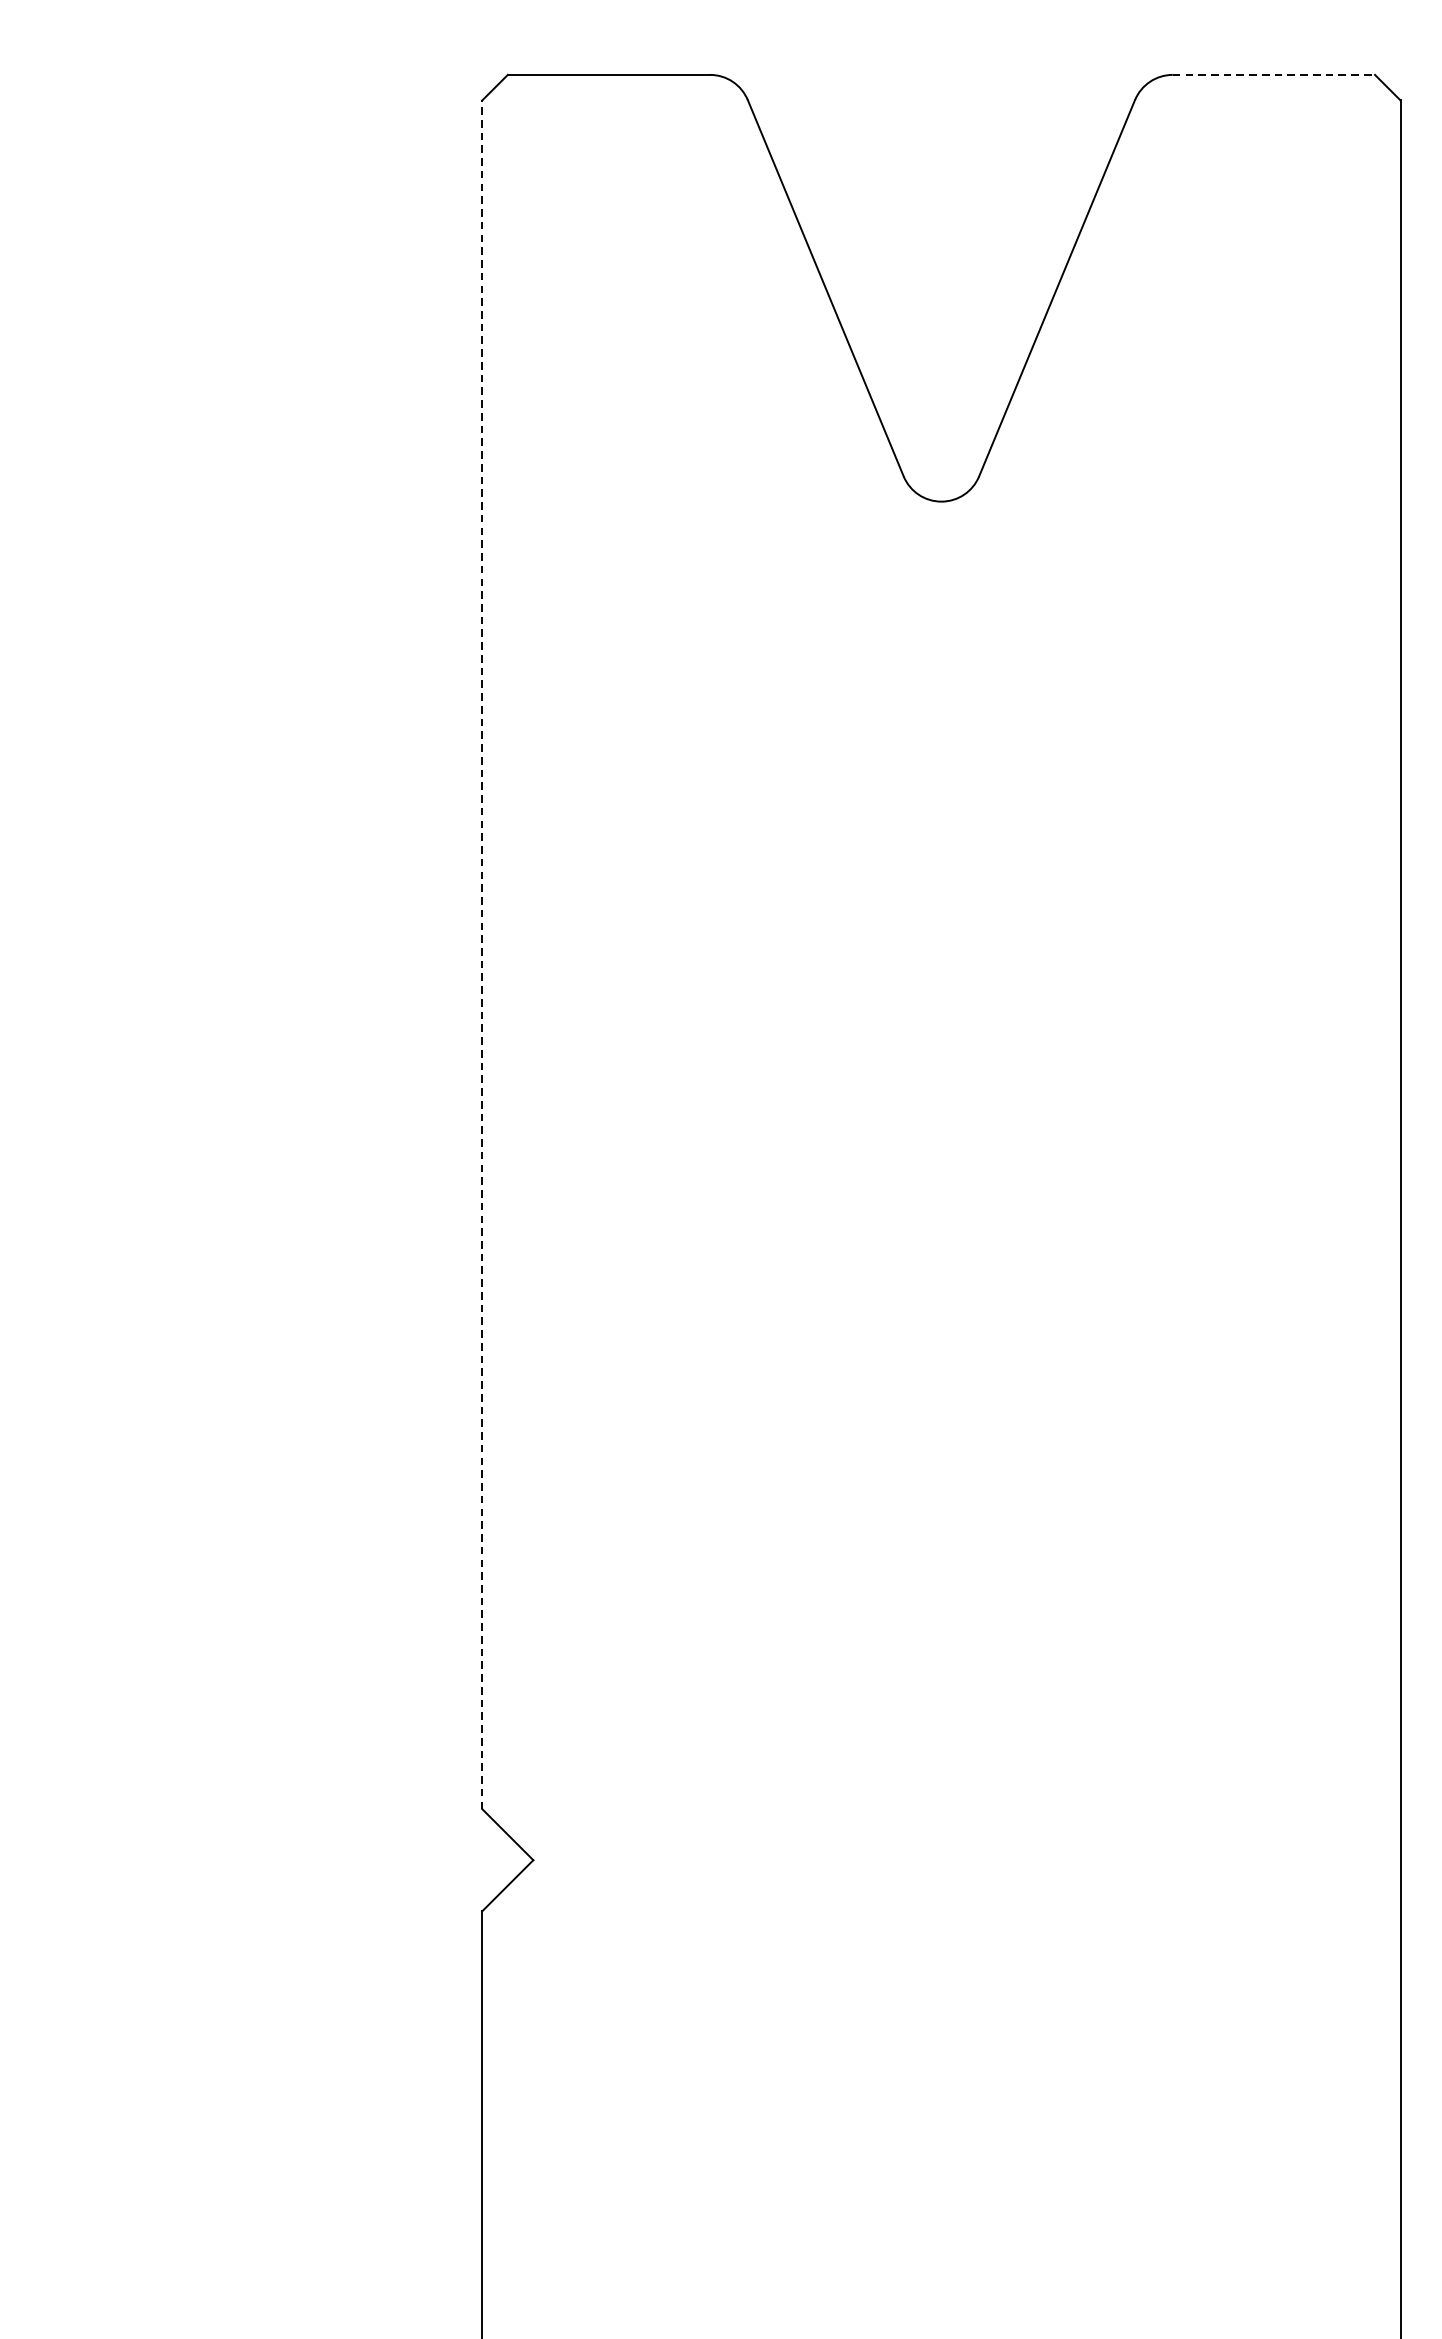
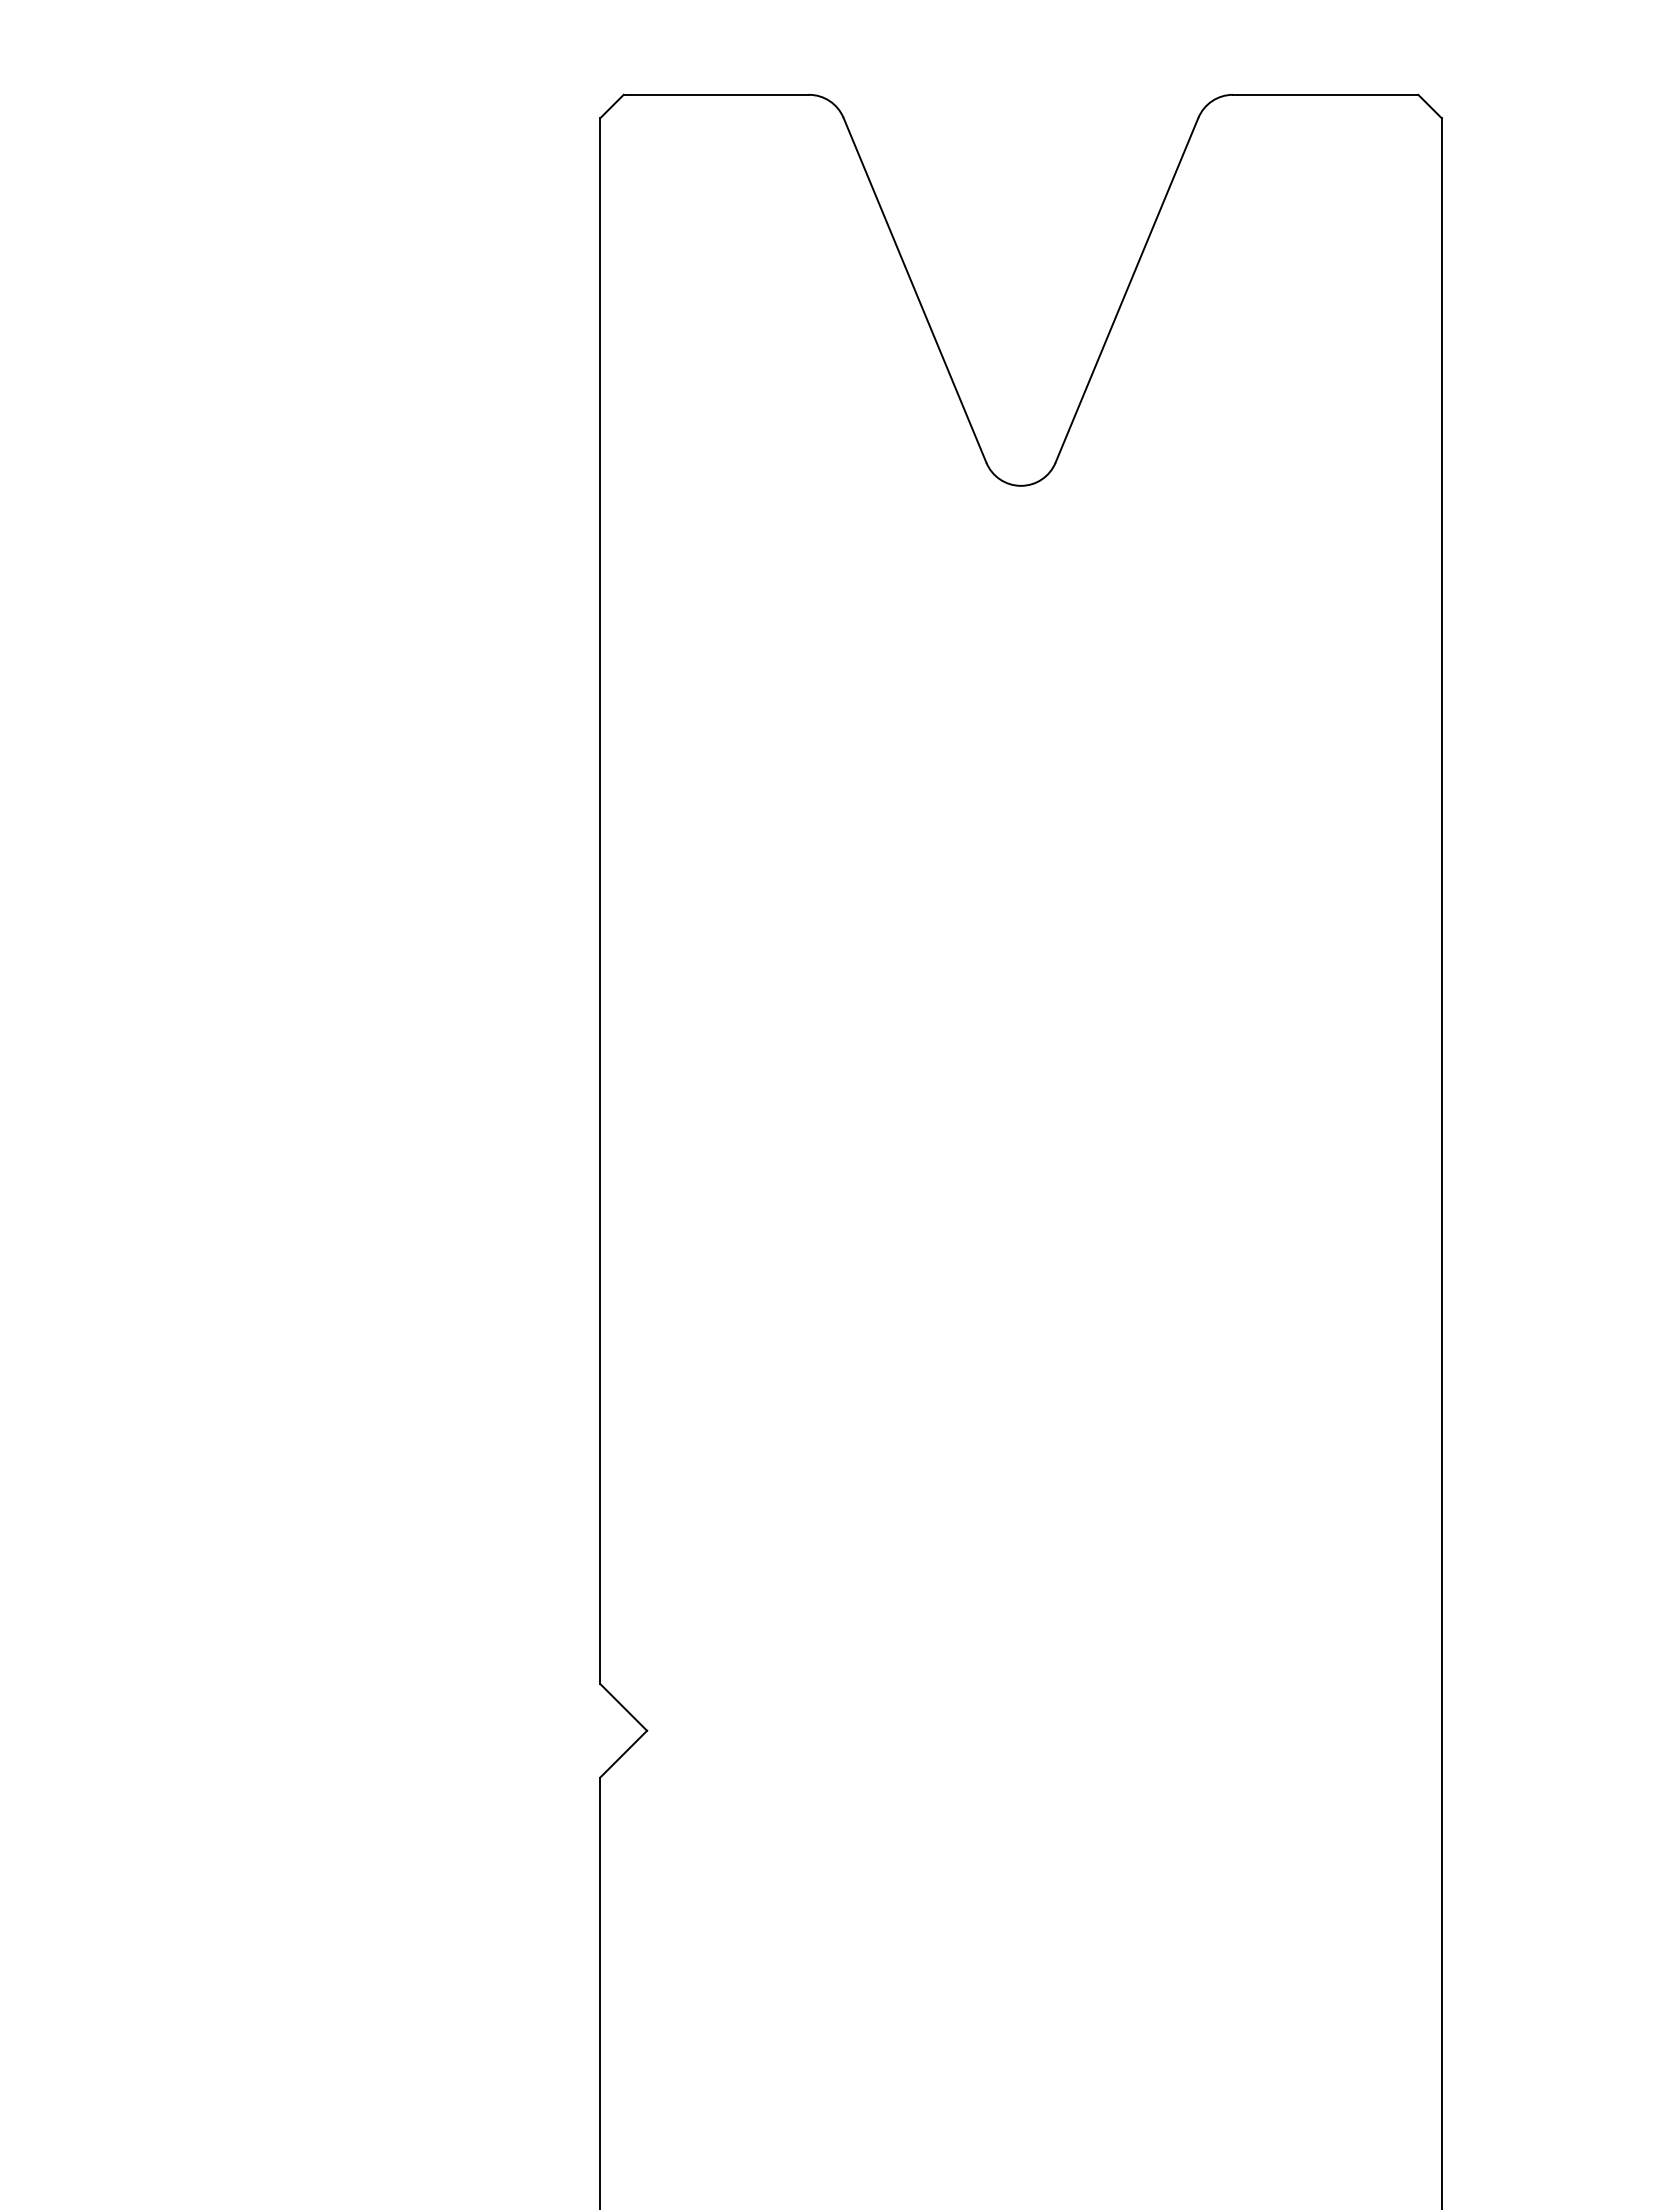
line: (1273, 74) -> (1325, 94), dashed -> solid
line: (482, 955) -> (600, 901), dashed -> solid

